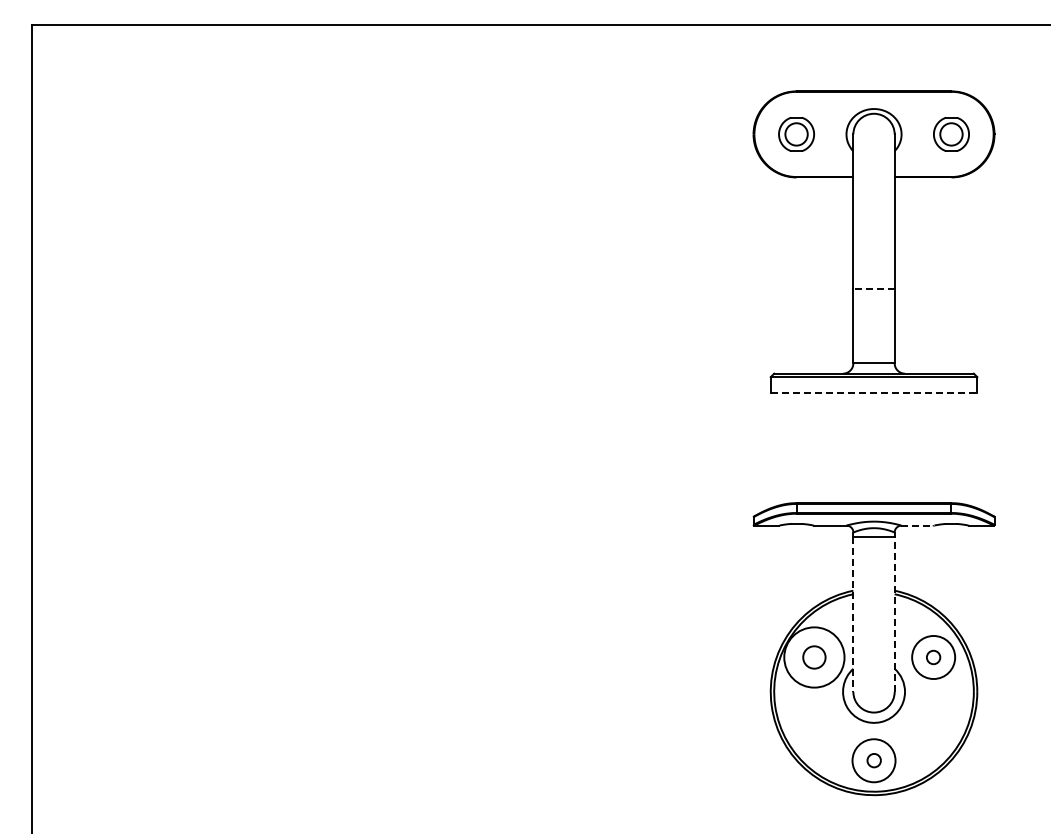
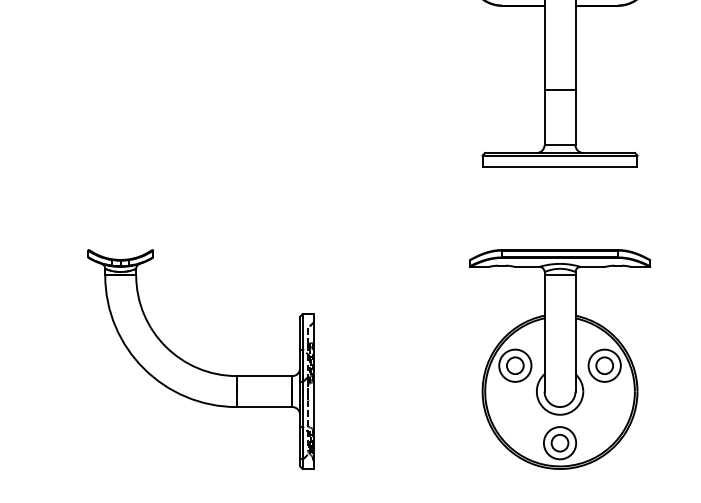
line: (874, 289) -> (560, 89), dashed -> solid
line: (874, 392) -> (560, 167), dashed -> solid
line: (918, 525) -> (593, 266), dashed -> solid
line: (894, 613) -> (575, 332), dashed -> solid
line: (853, 614) -> (544, 333), dashed -> solid
circle: (813, 657) -> (514, 365), size x0.71
circle: (933, 657) -> (604, 365), size x1.67
part: (391, 659) -> (198, 367), added
circle: (874, 760) -> (560, 443), size x1.67

